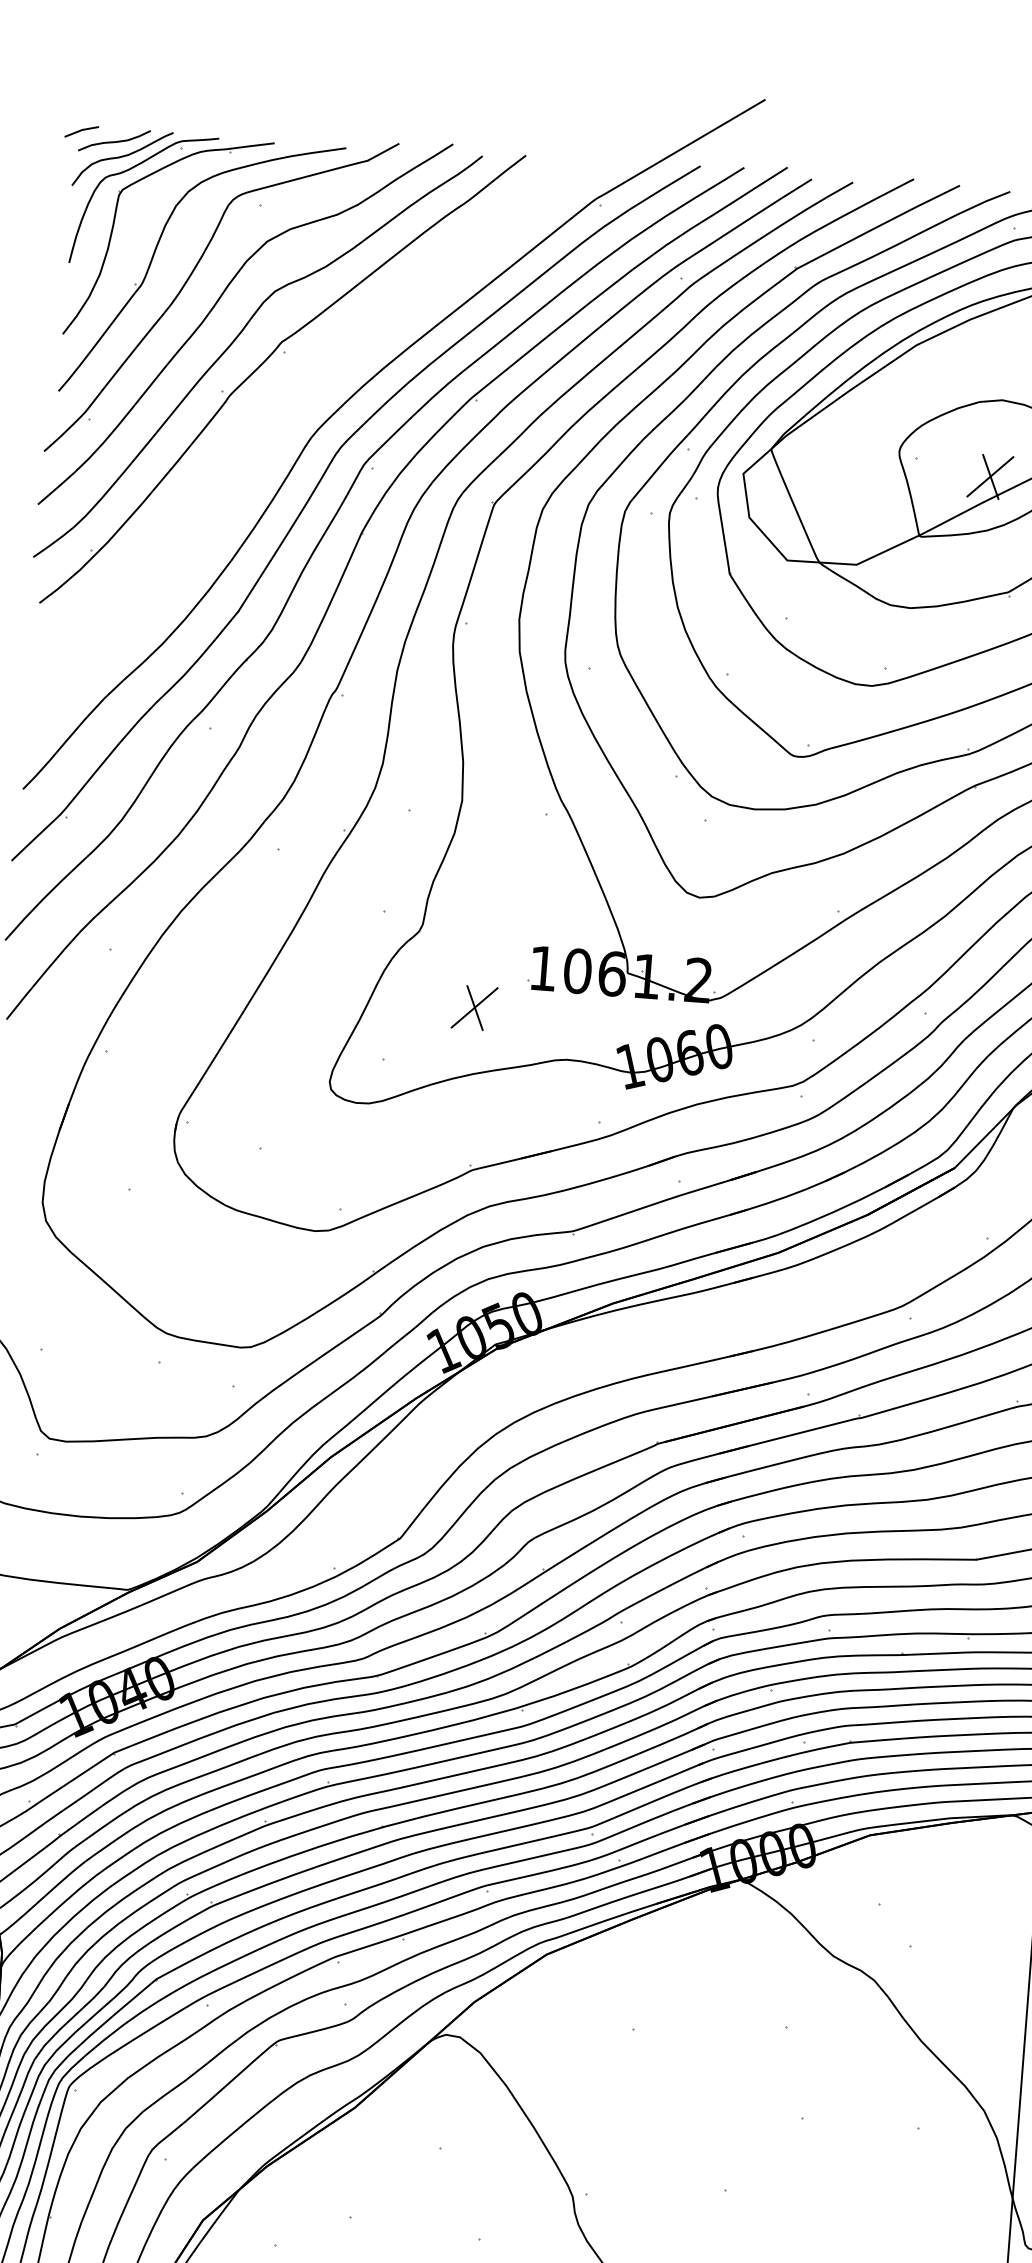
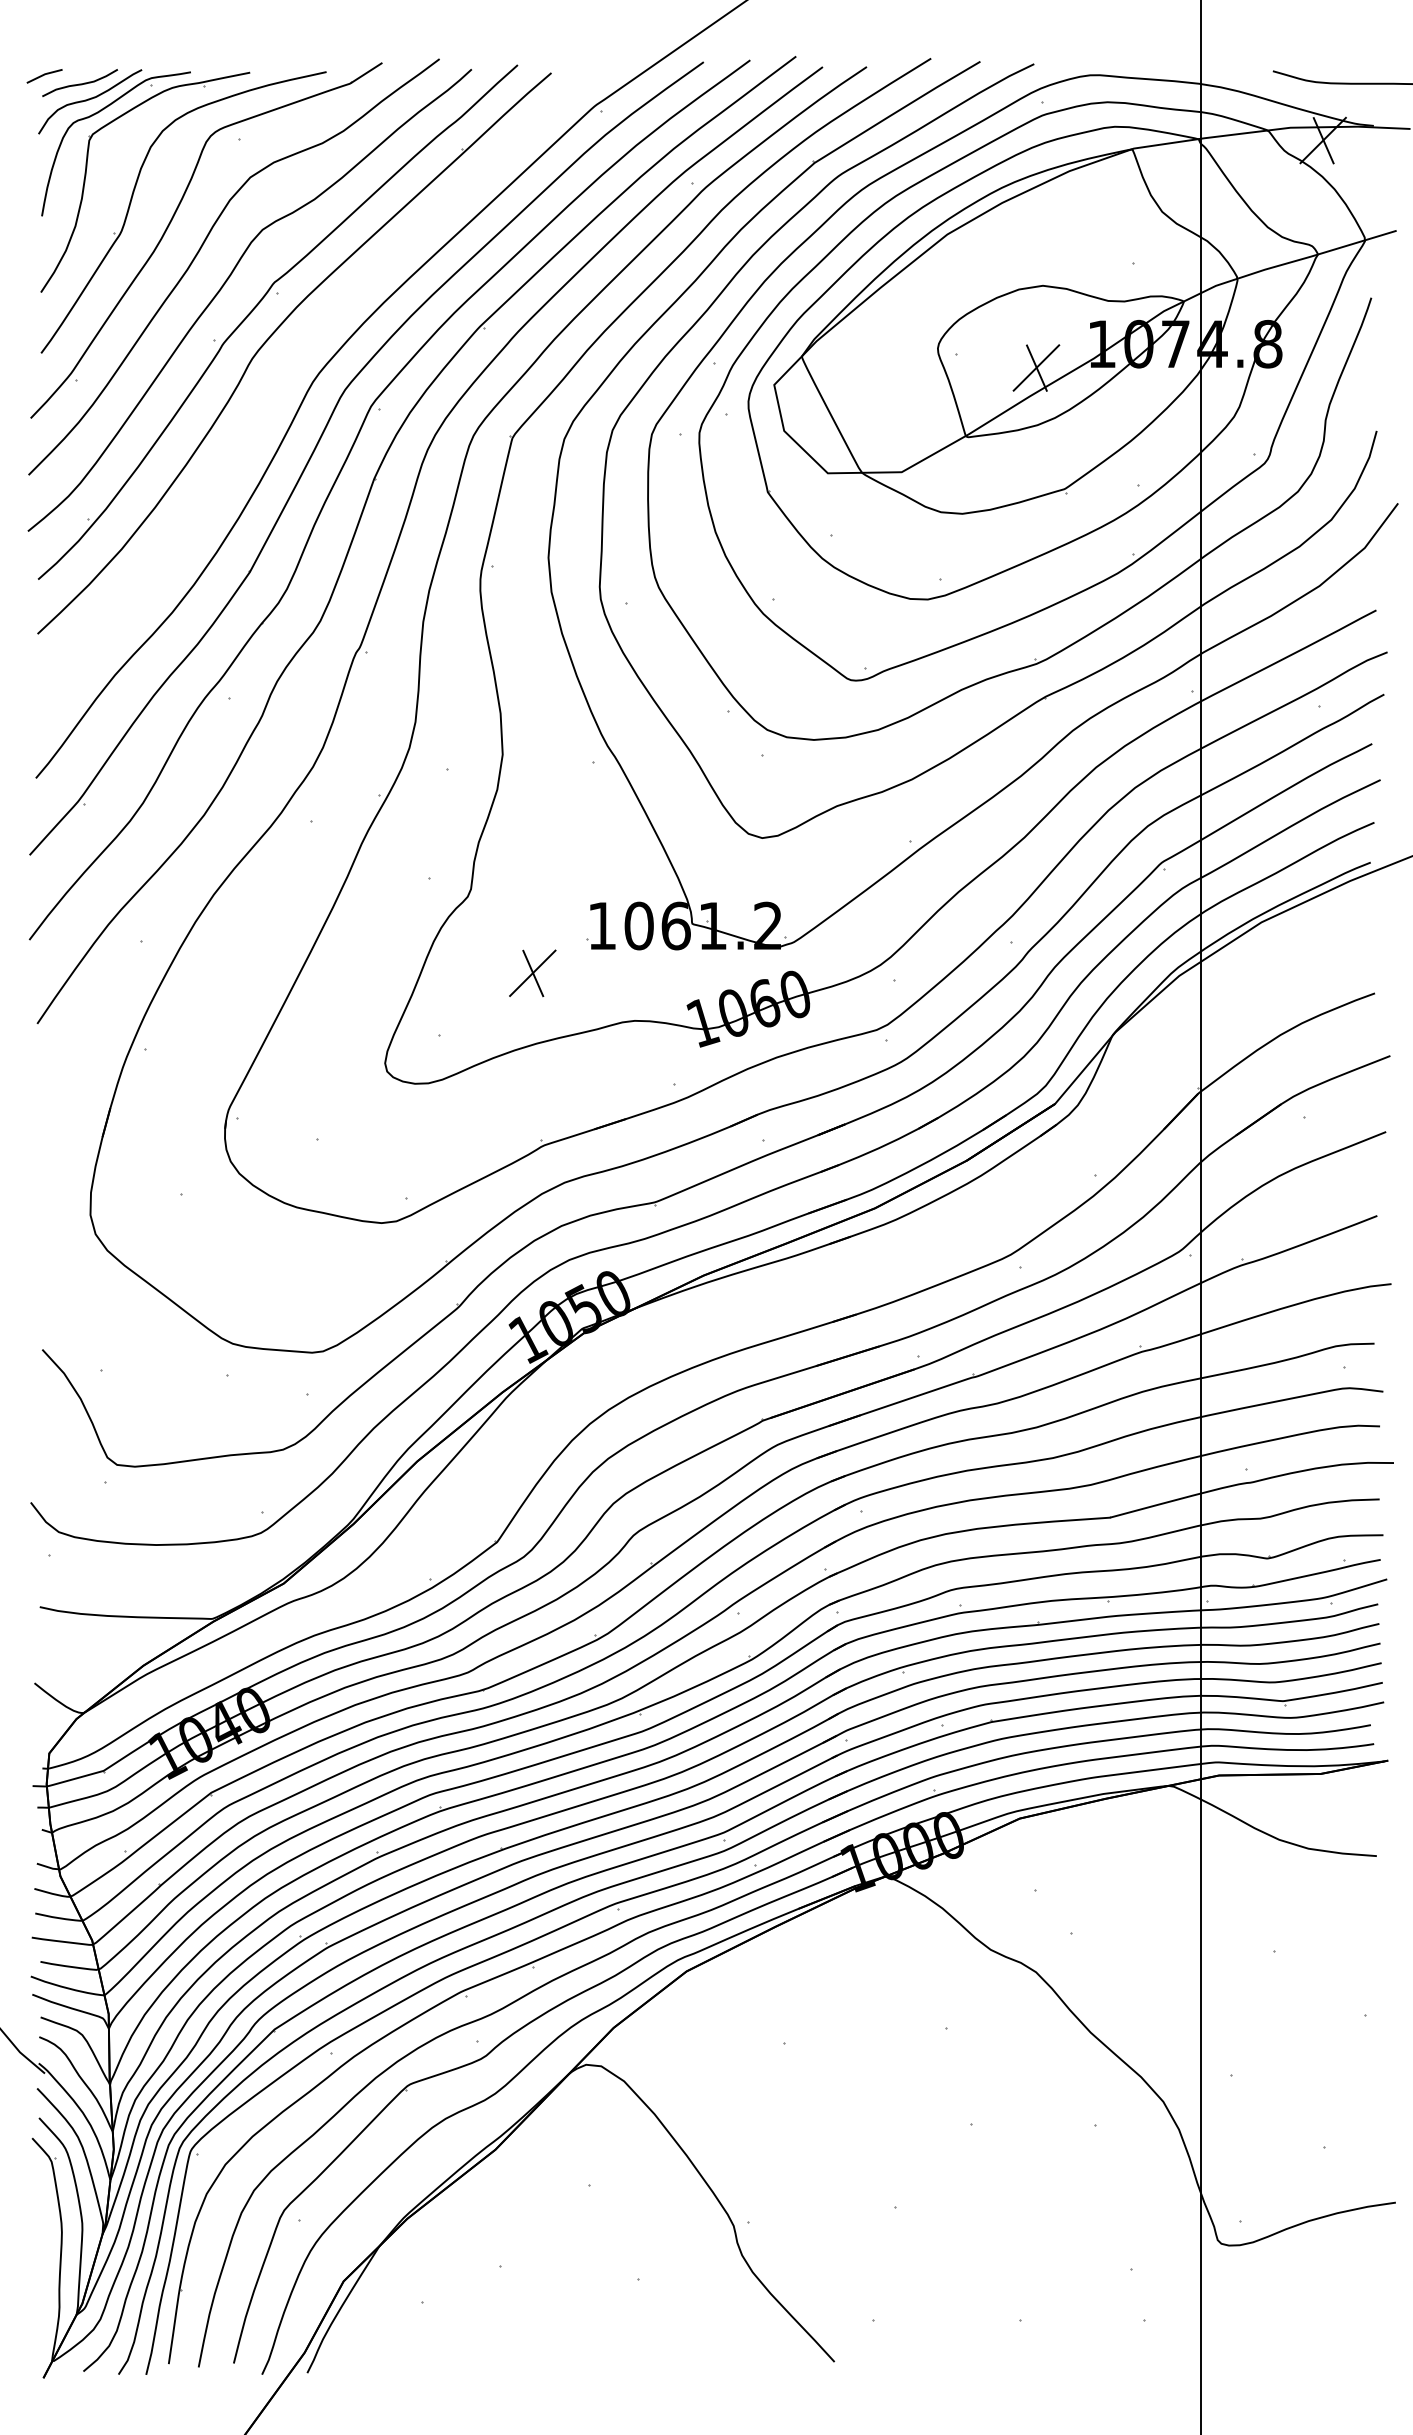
part: (278, 389) -> (274, 333), added

